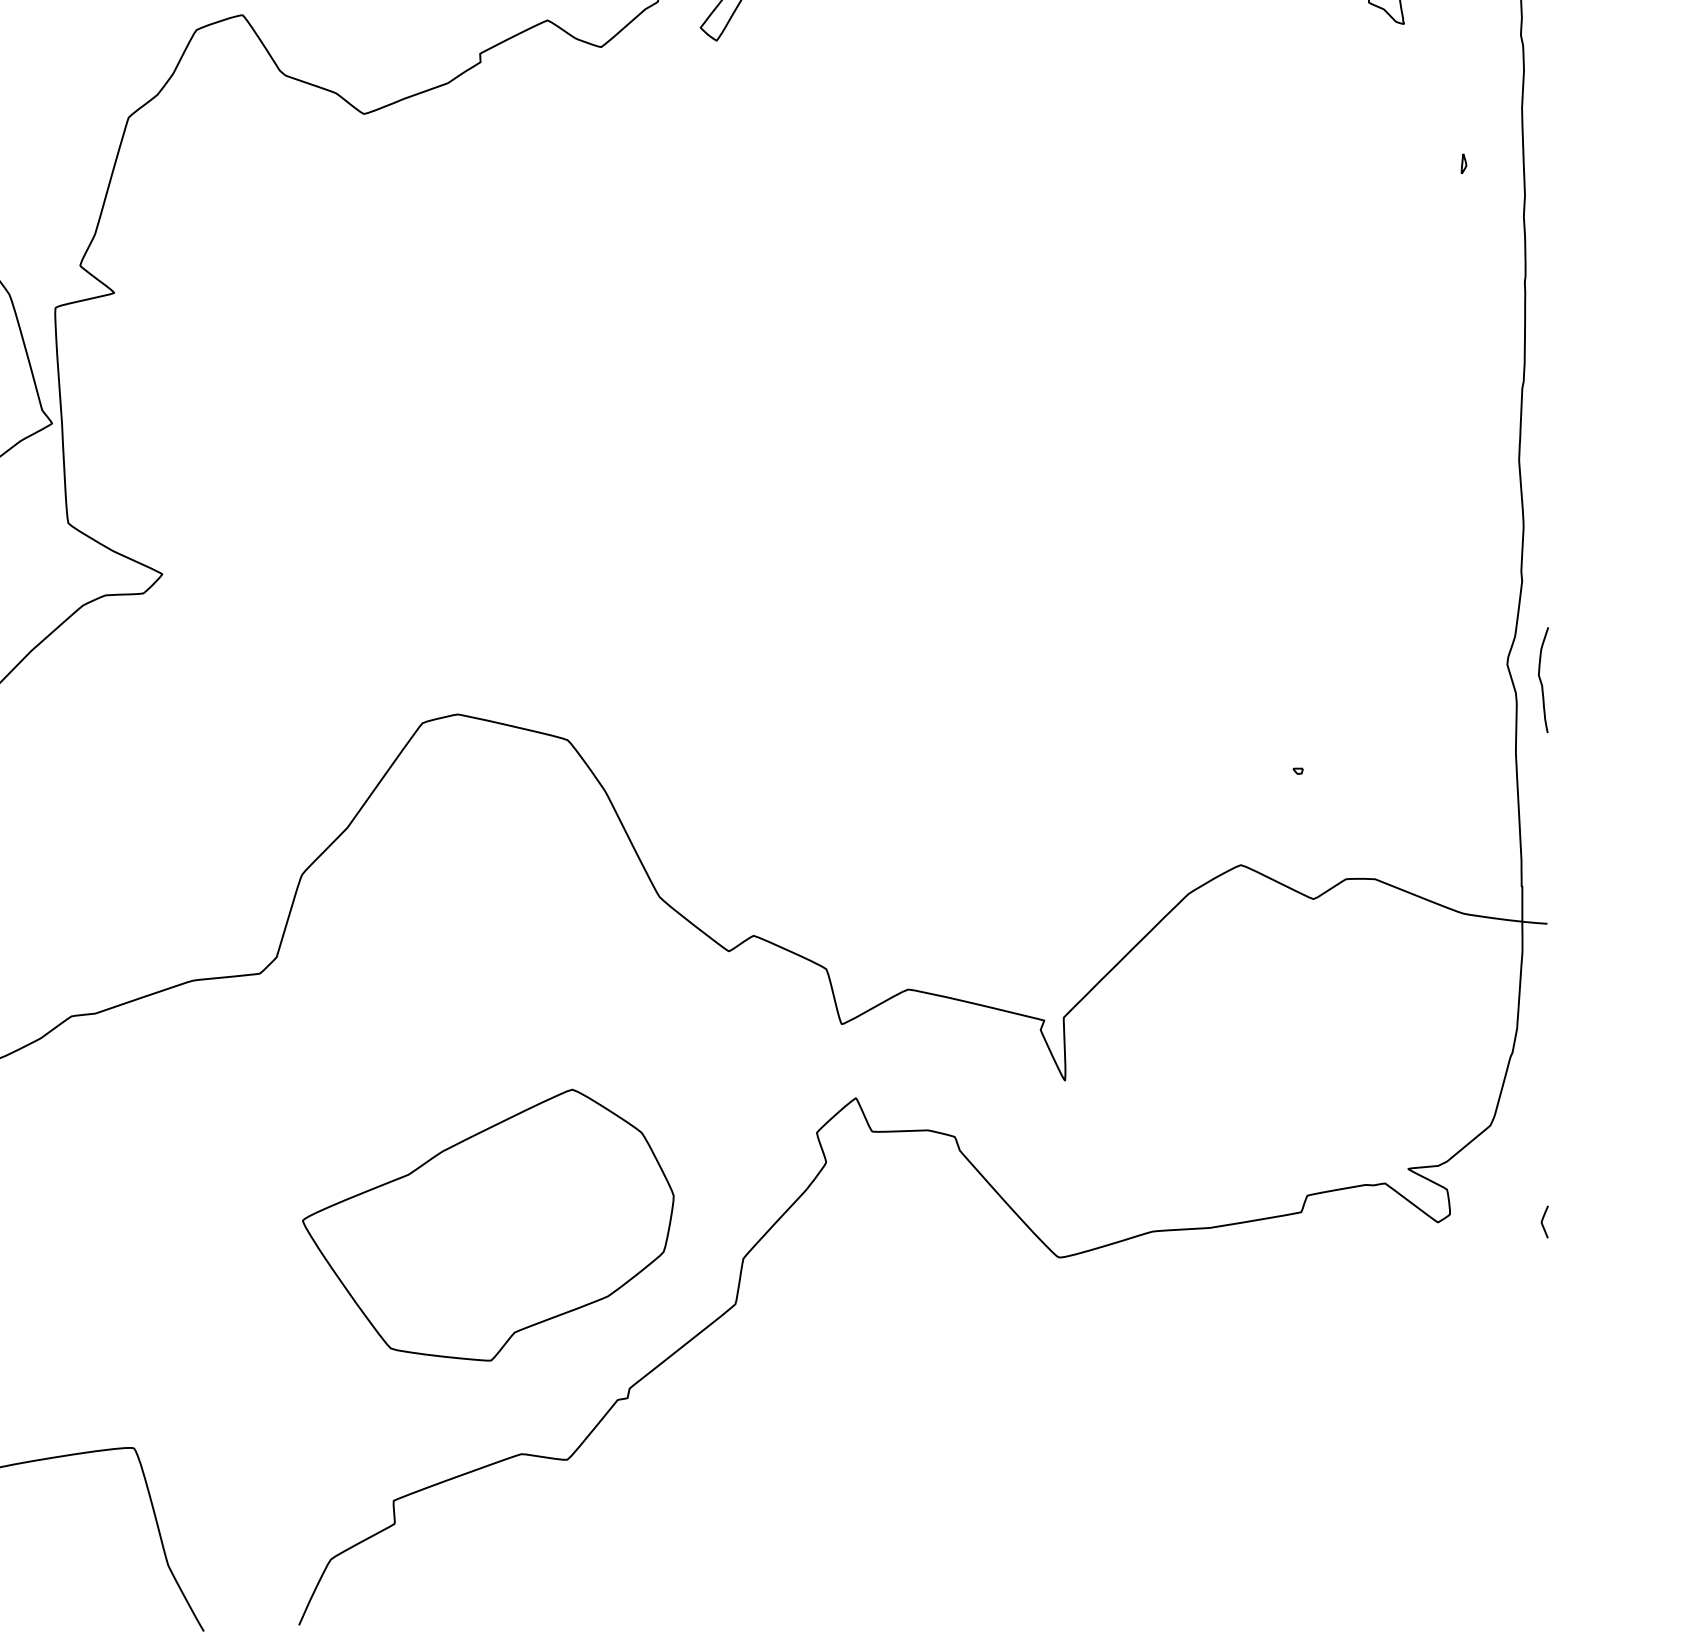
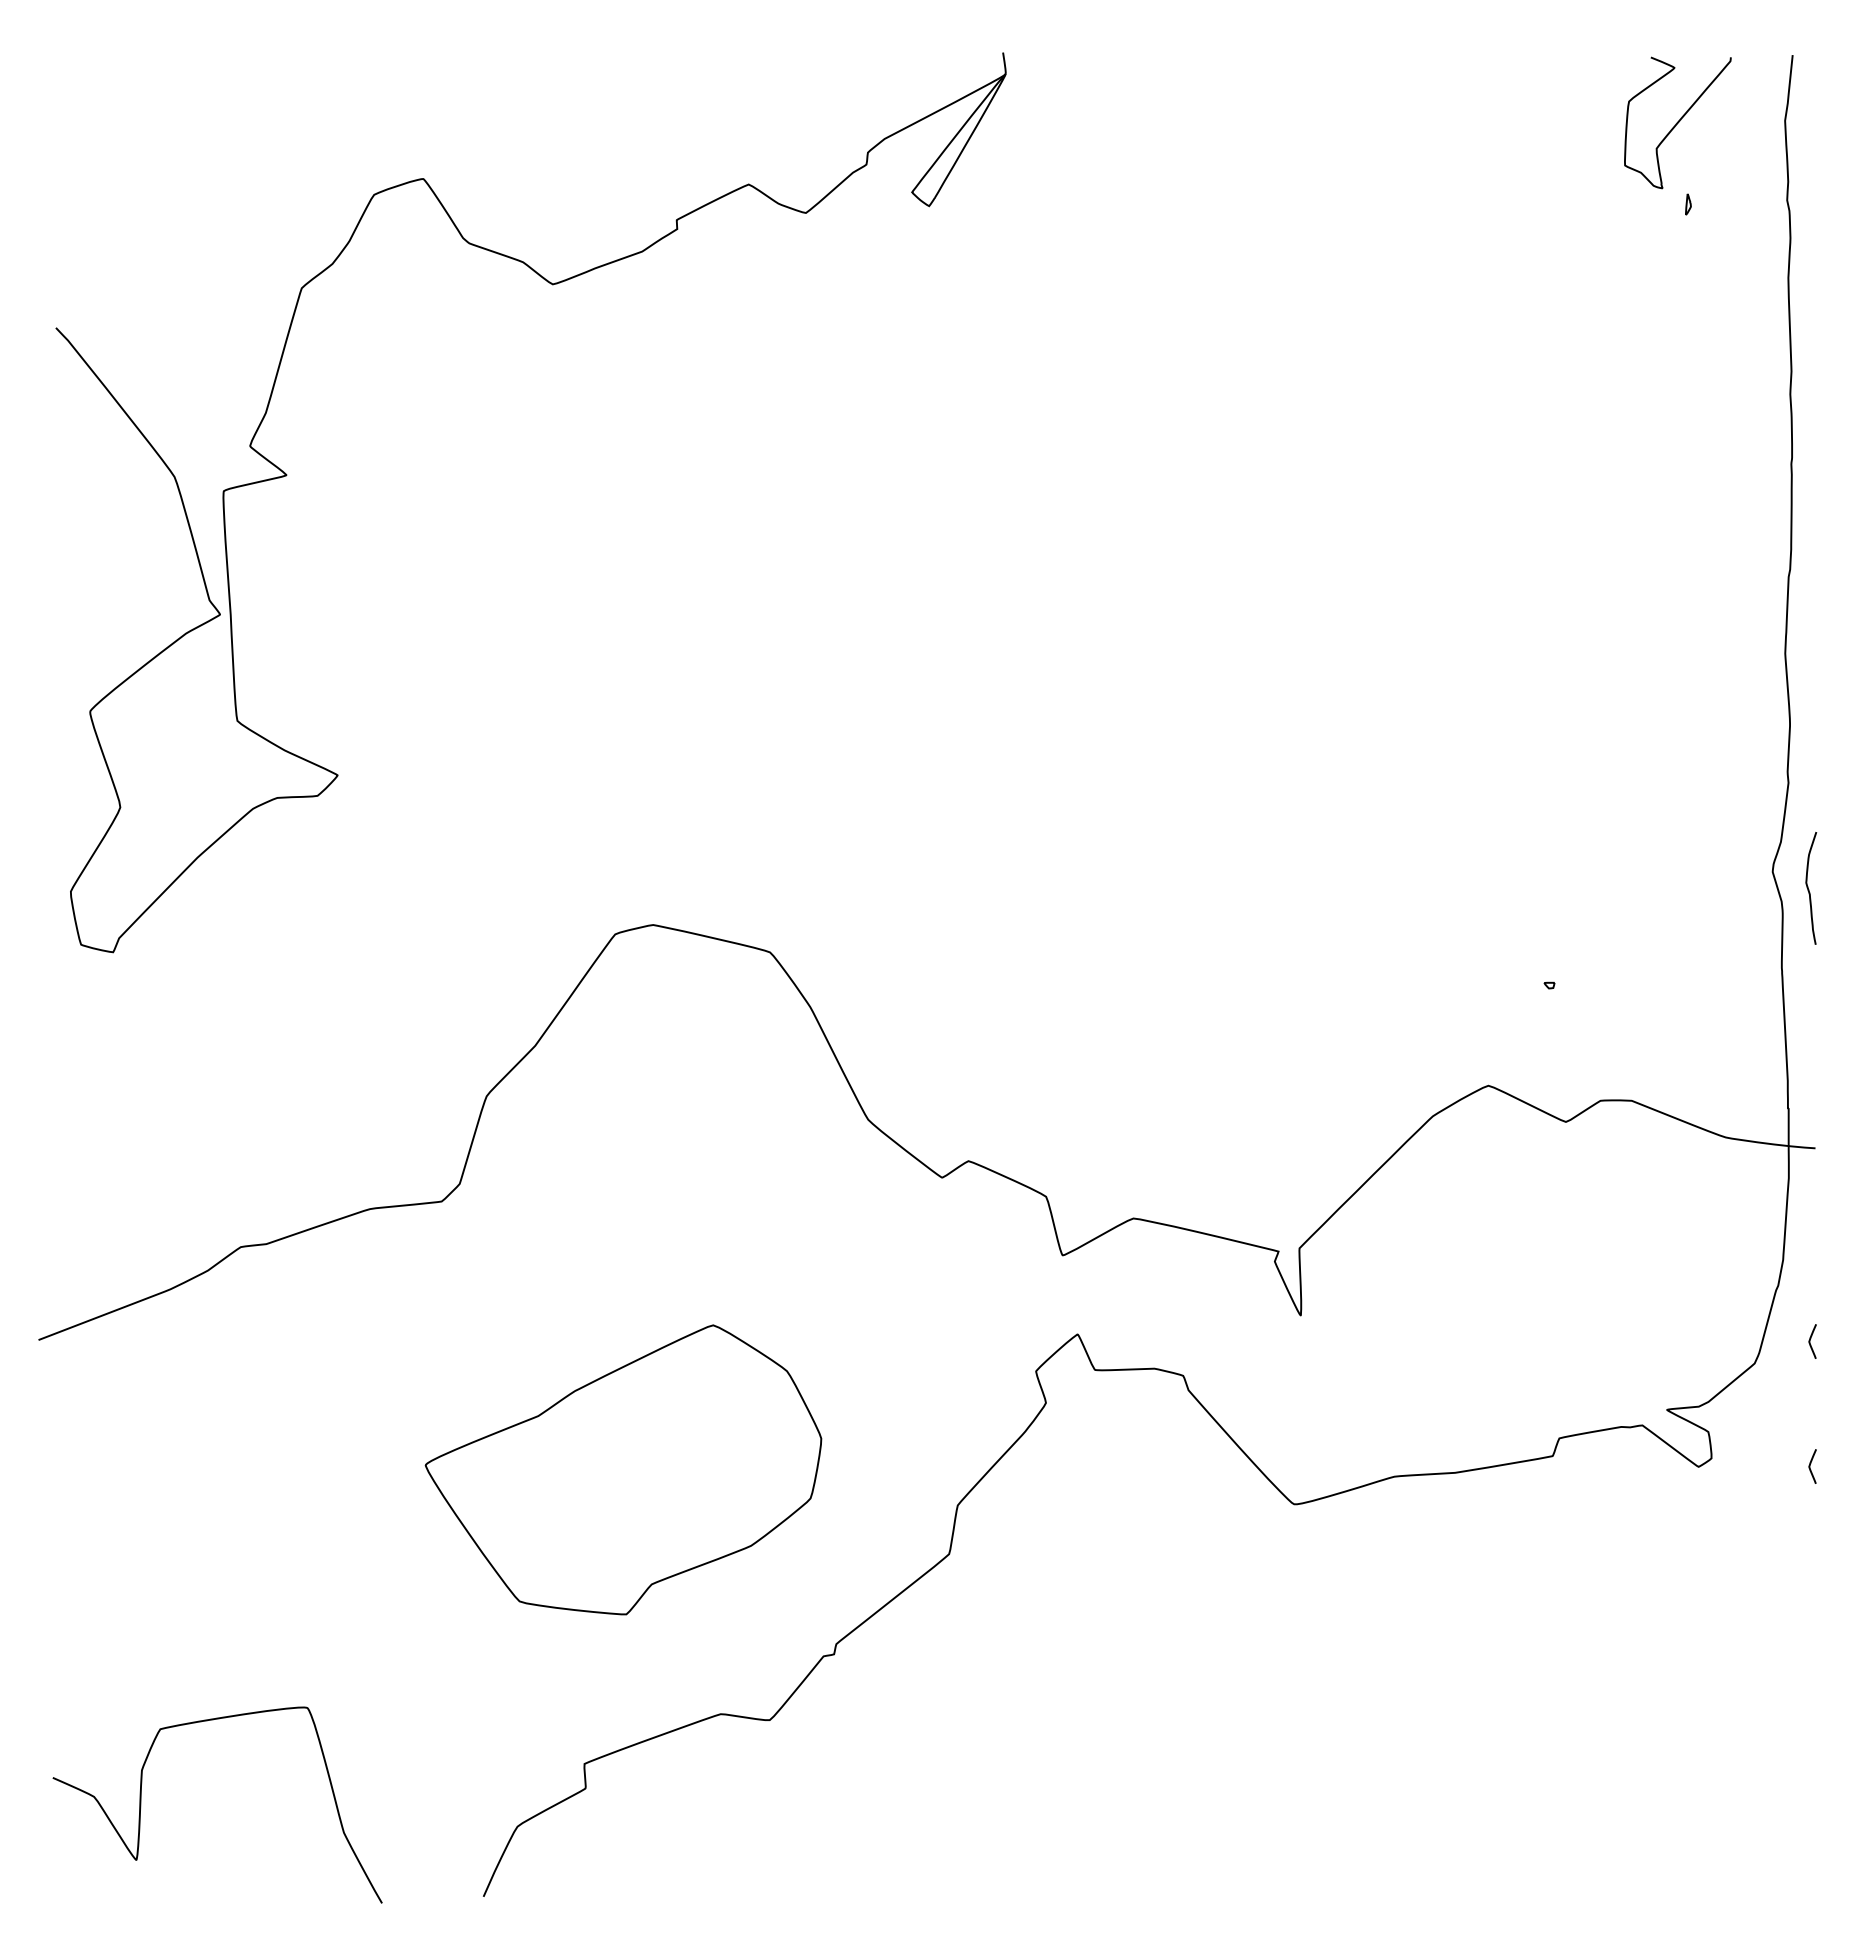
part: (1464, 163) -> (1688, 204), moved
curve: (1542, 1104) -> (1810, 1341), added
part: (488, 1224) -> (623, 1469), moved

